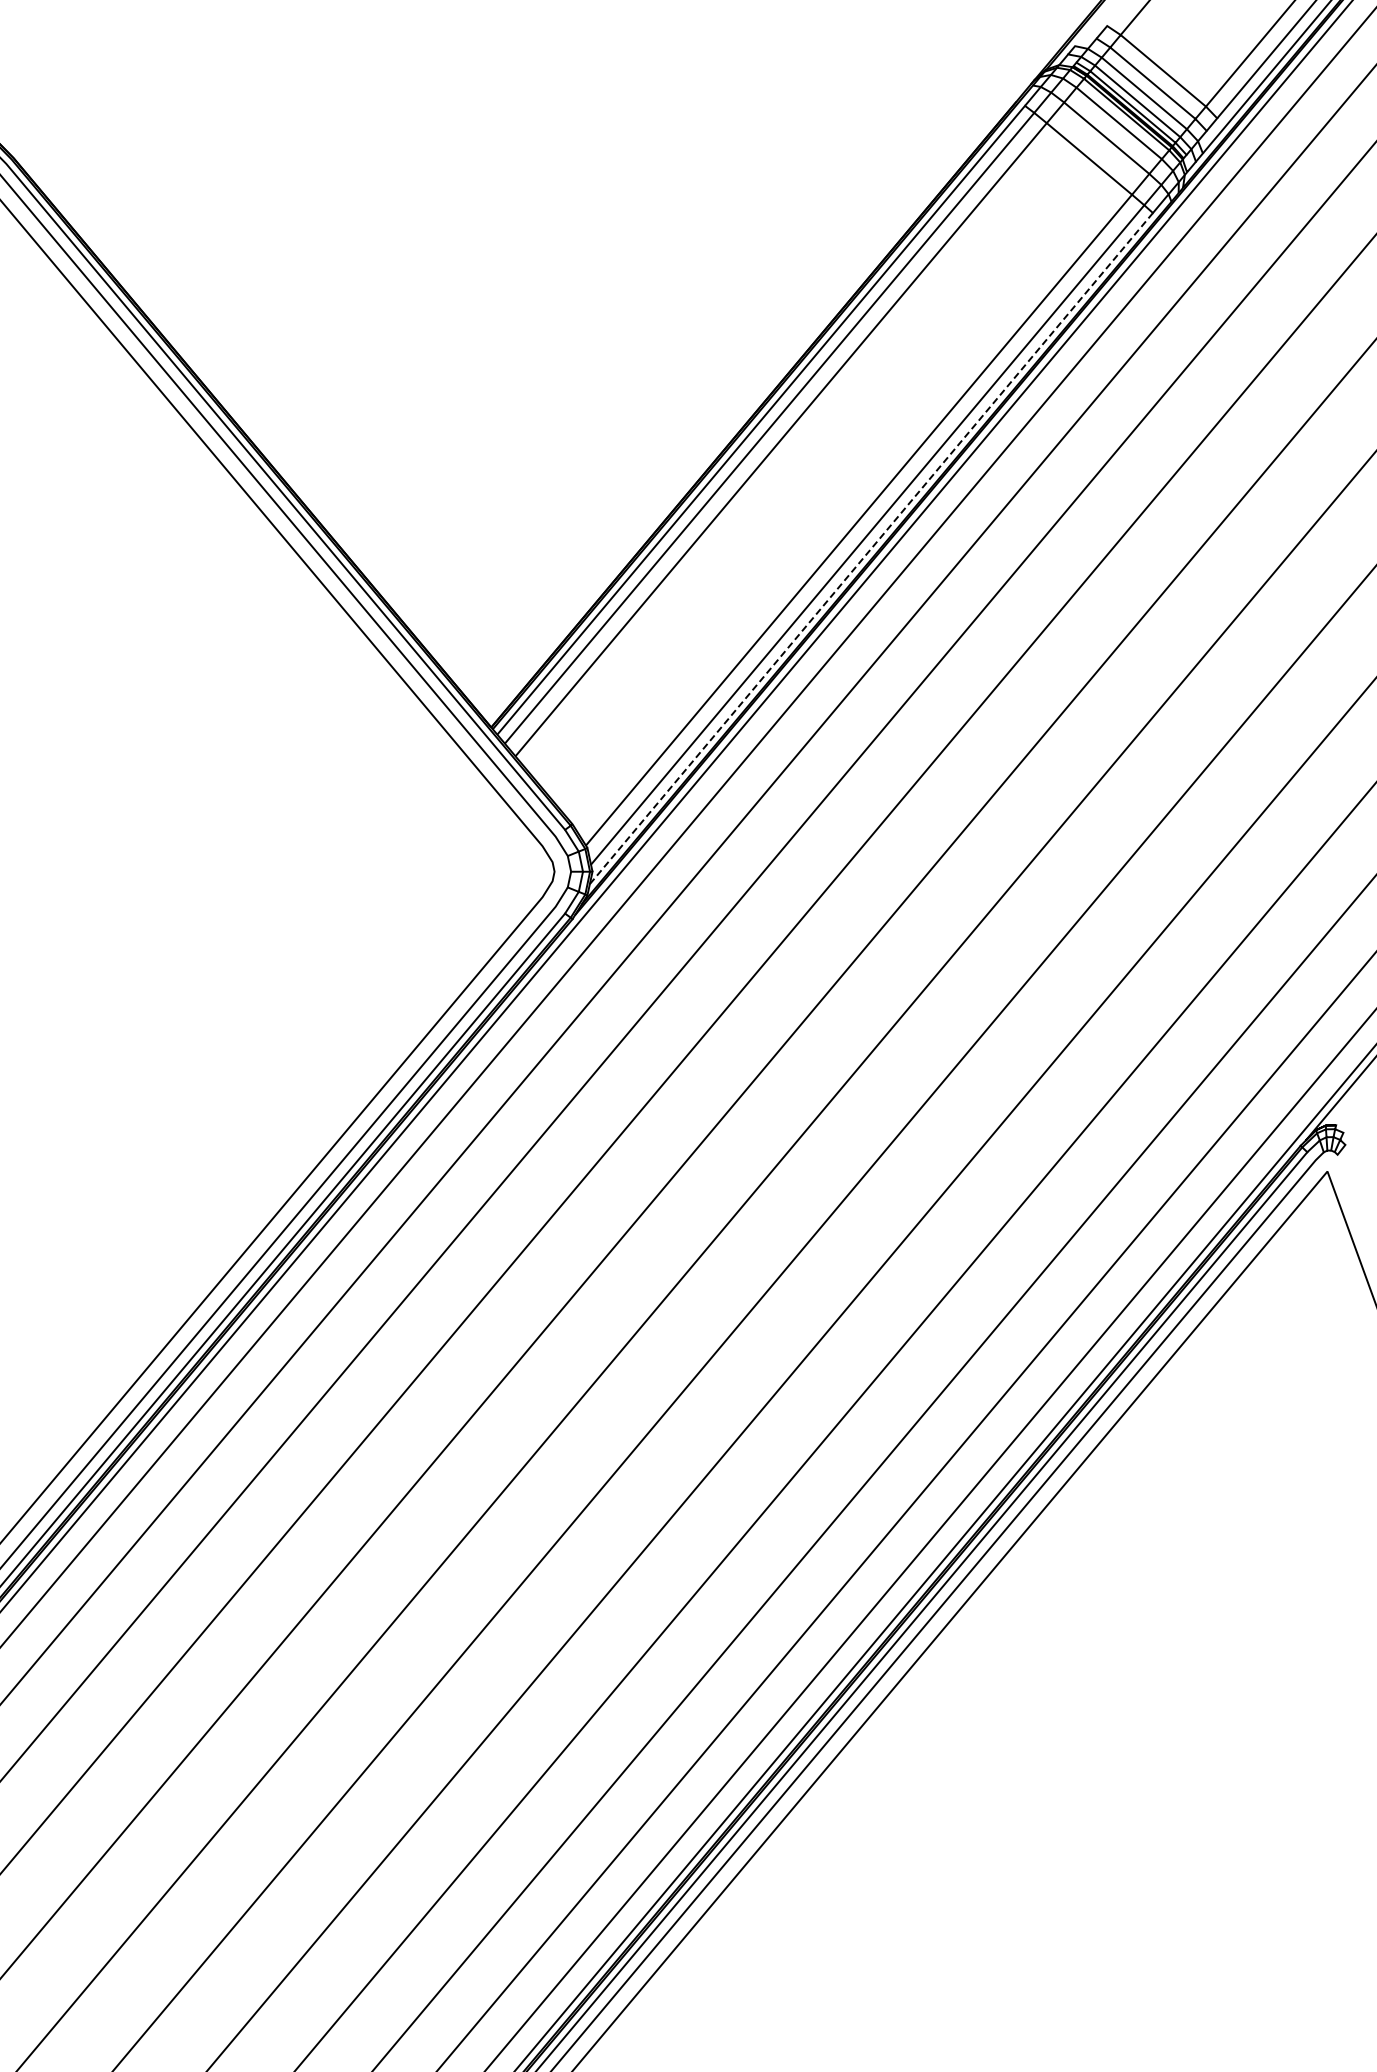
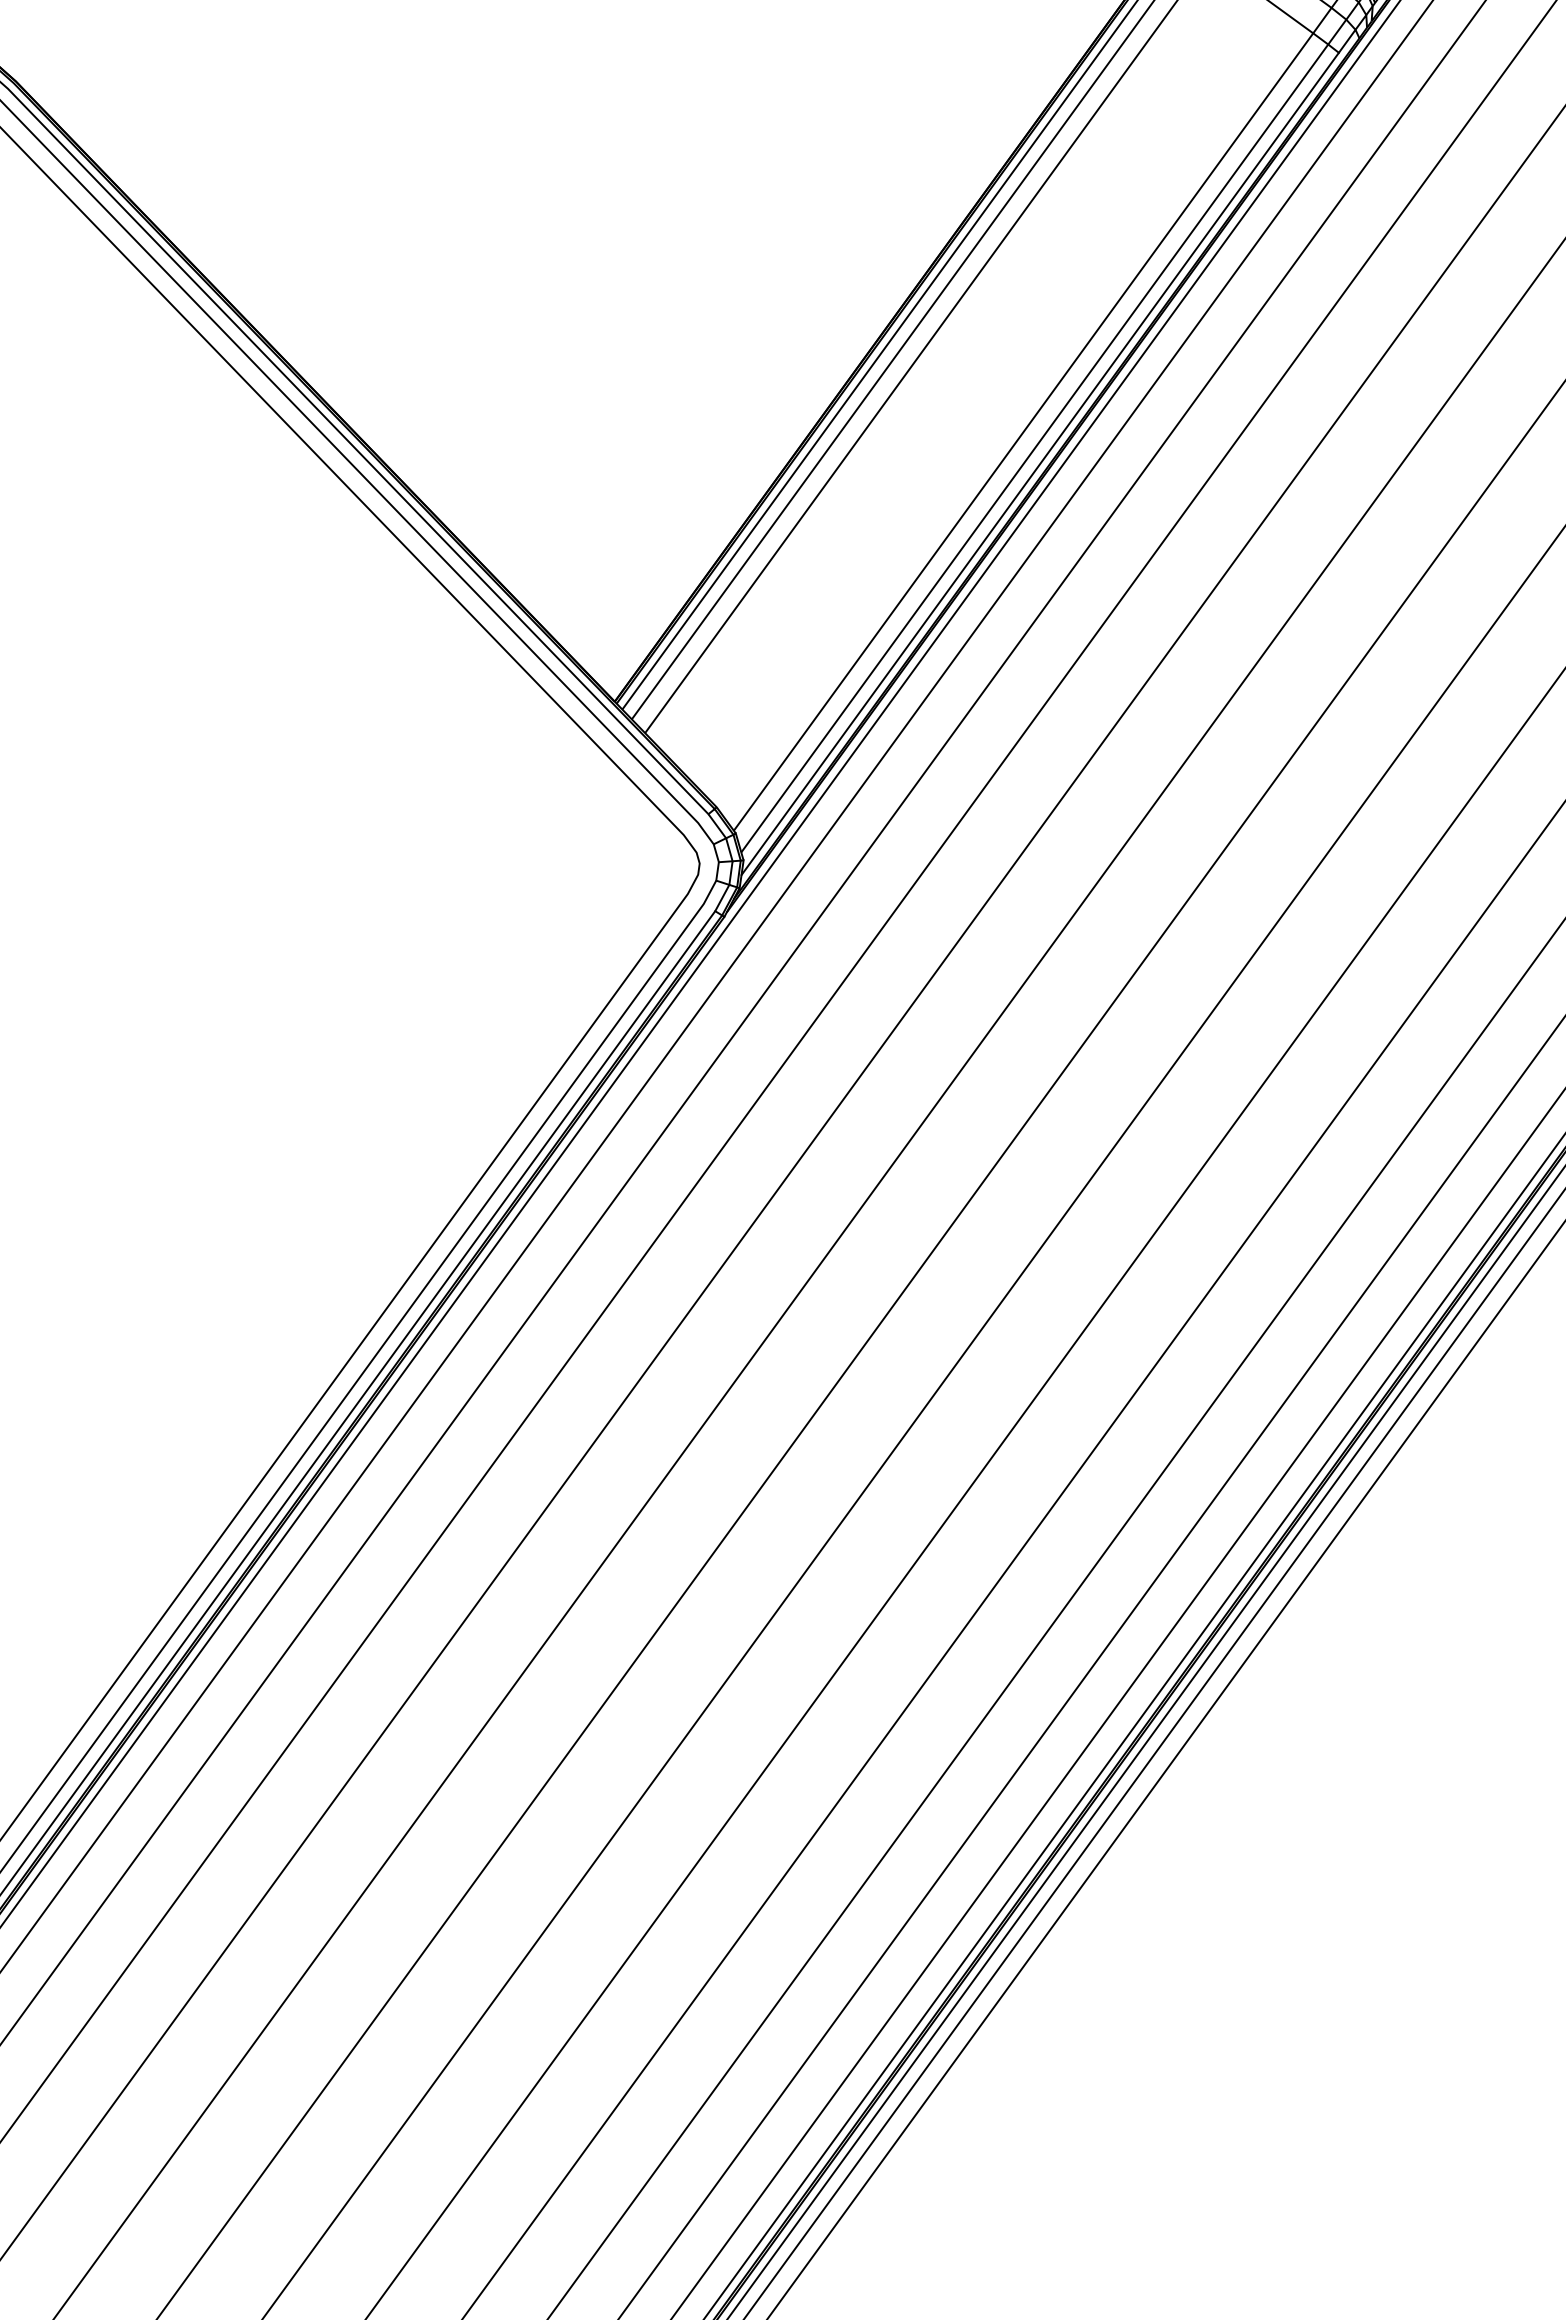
line: (871, 548) -> (1040, 463), dashed -> solid

